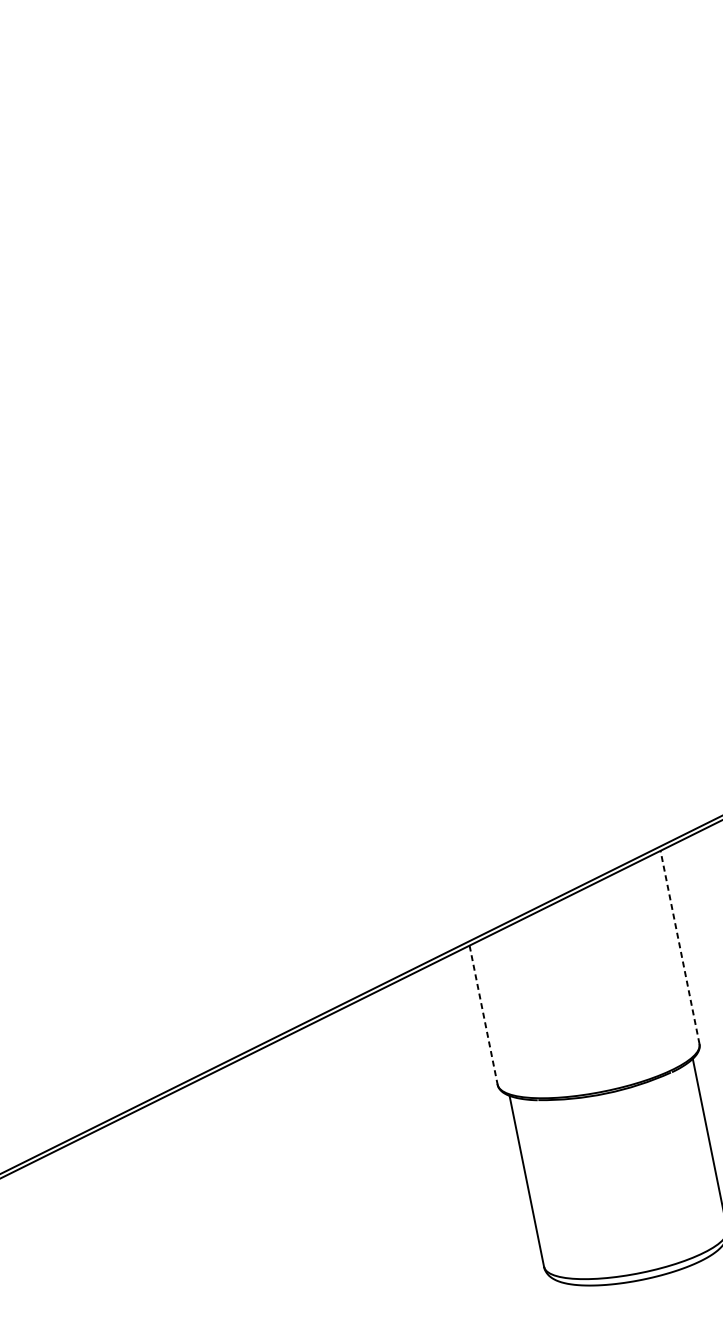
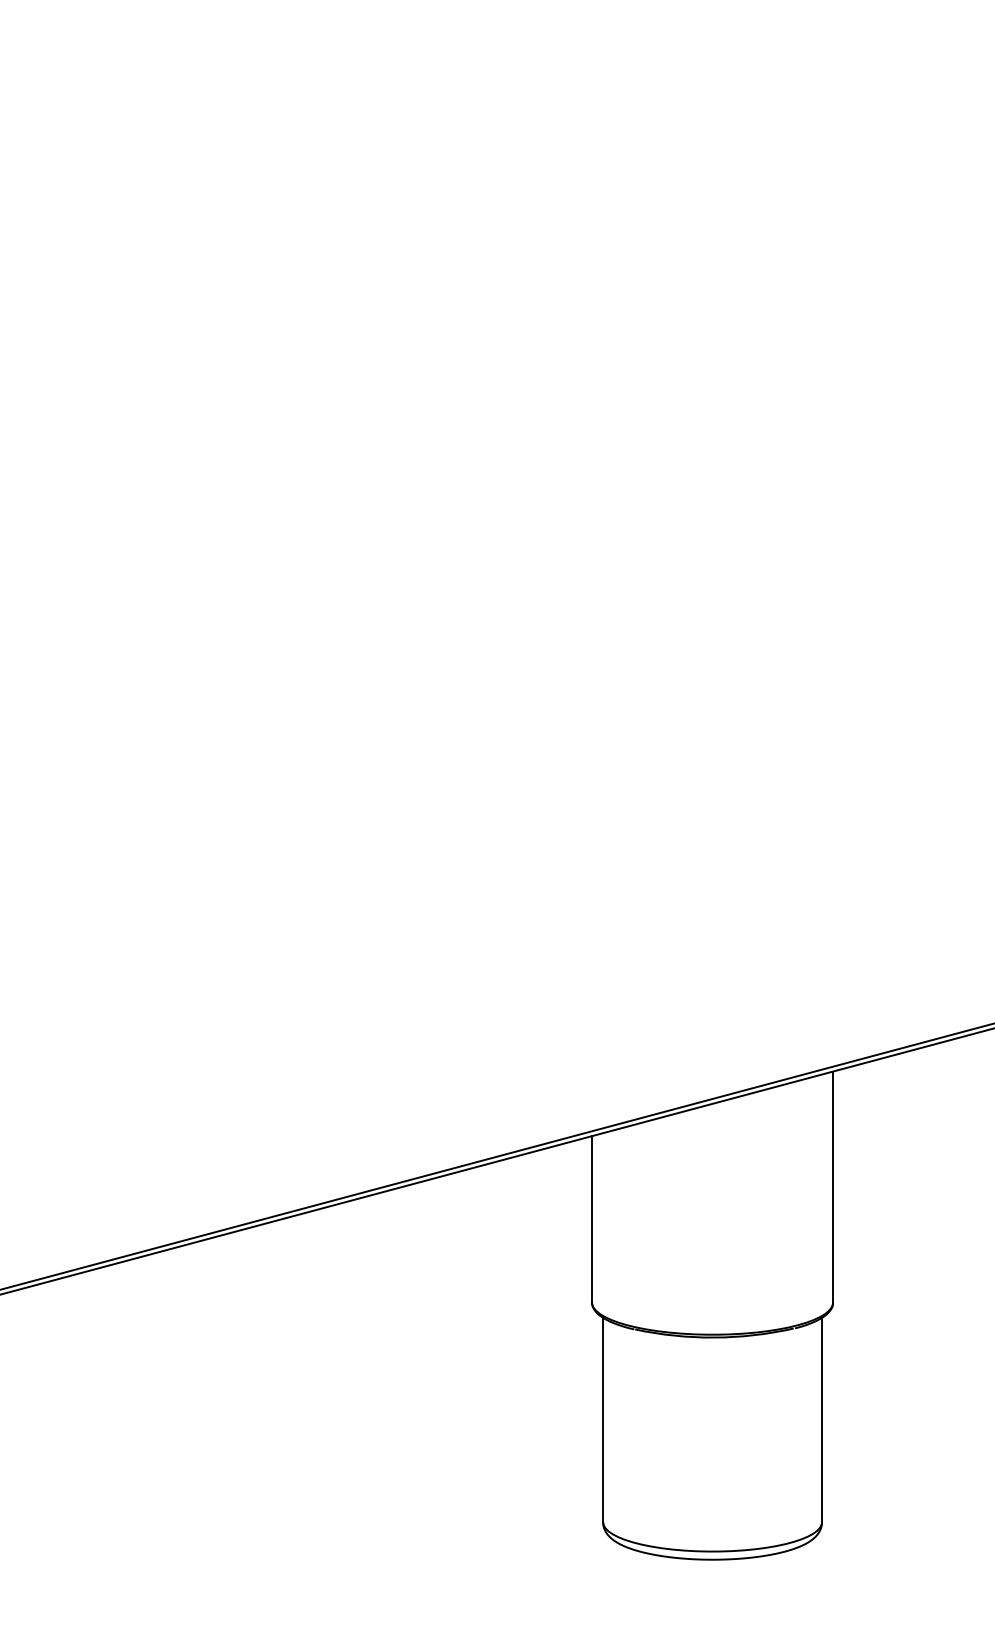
line: (680, 947) -> (833, 1186), dashed -> solid
line: (483, 1015) -> (591, 1219), dashed -> solid

